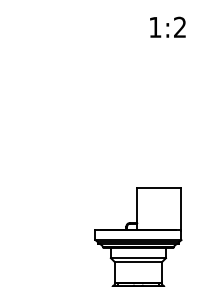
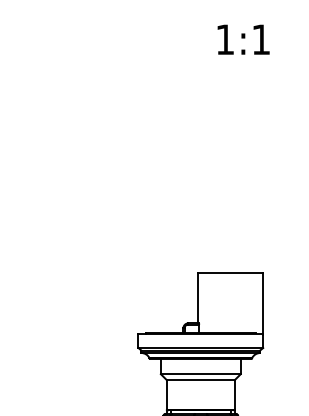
text: (179, 26) -> (260, 38), 1:2 -> 1:1

